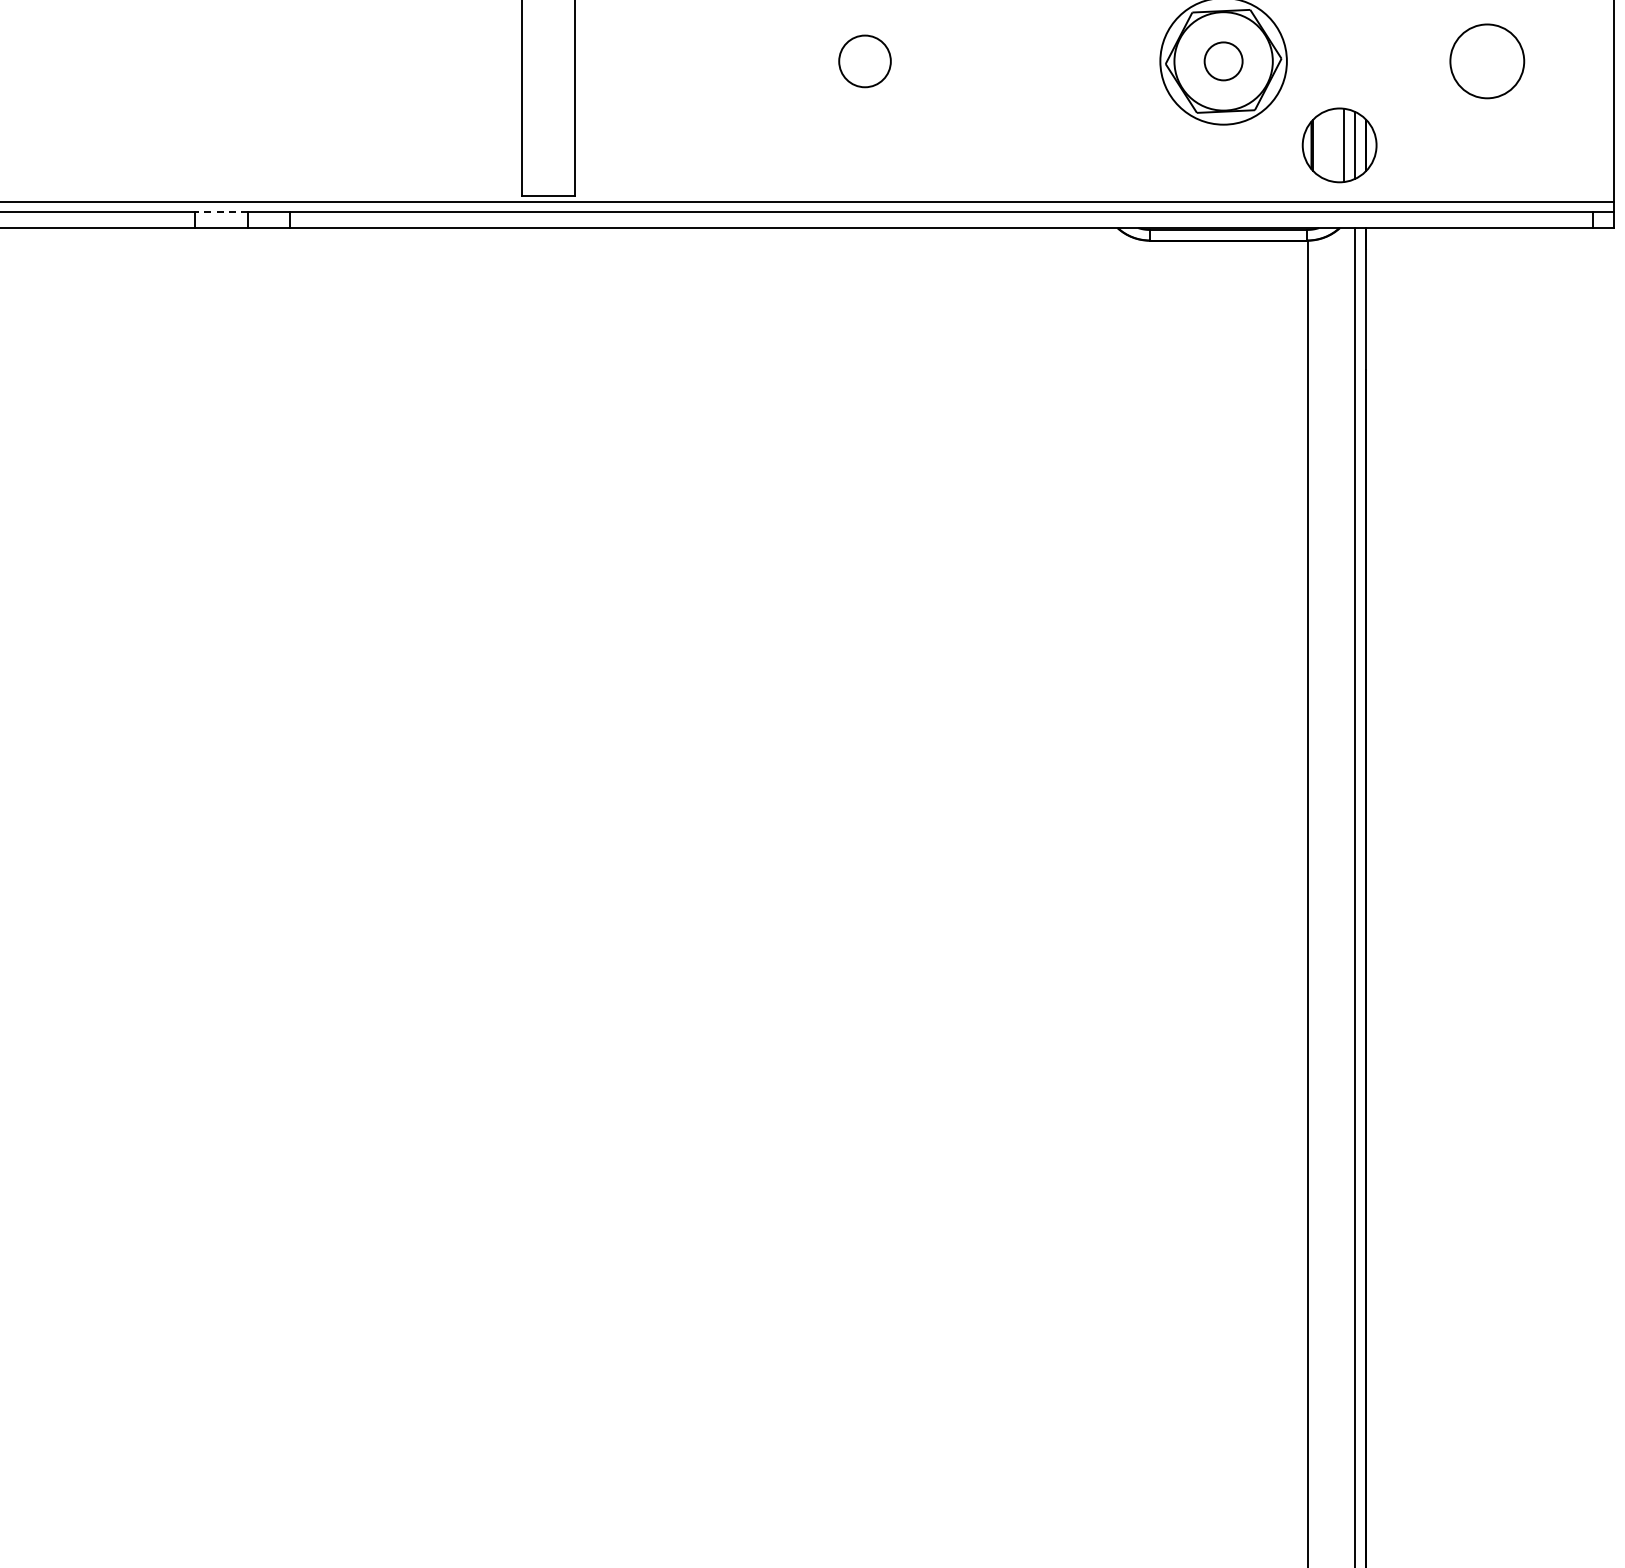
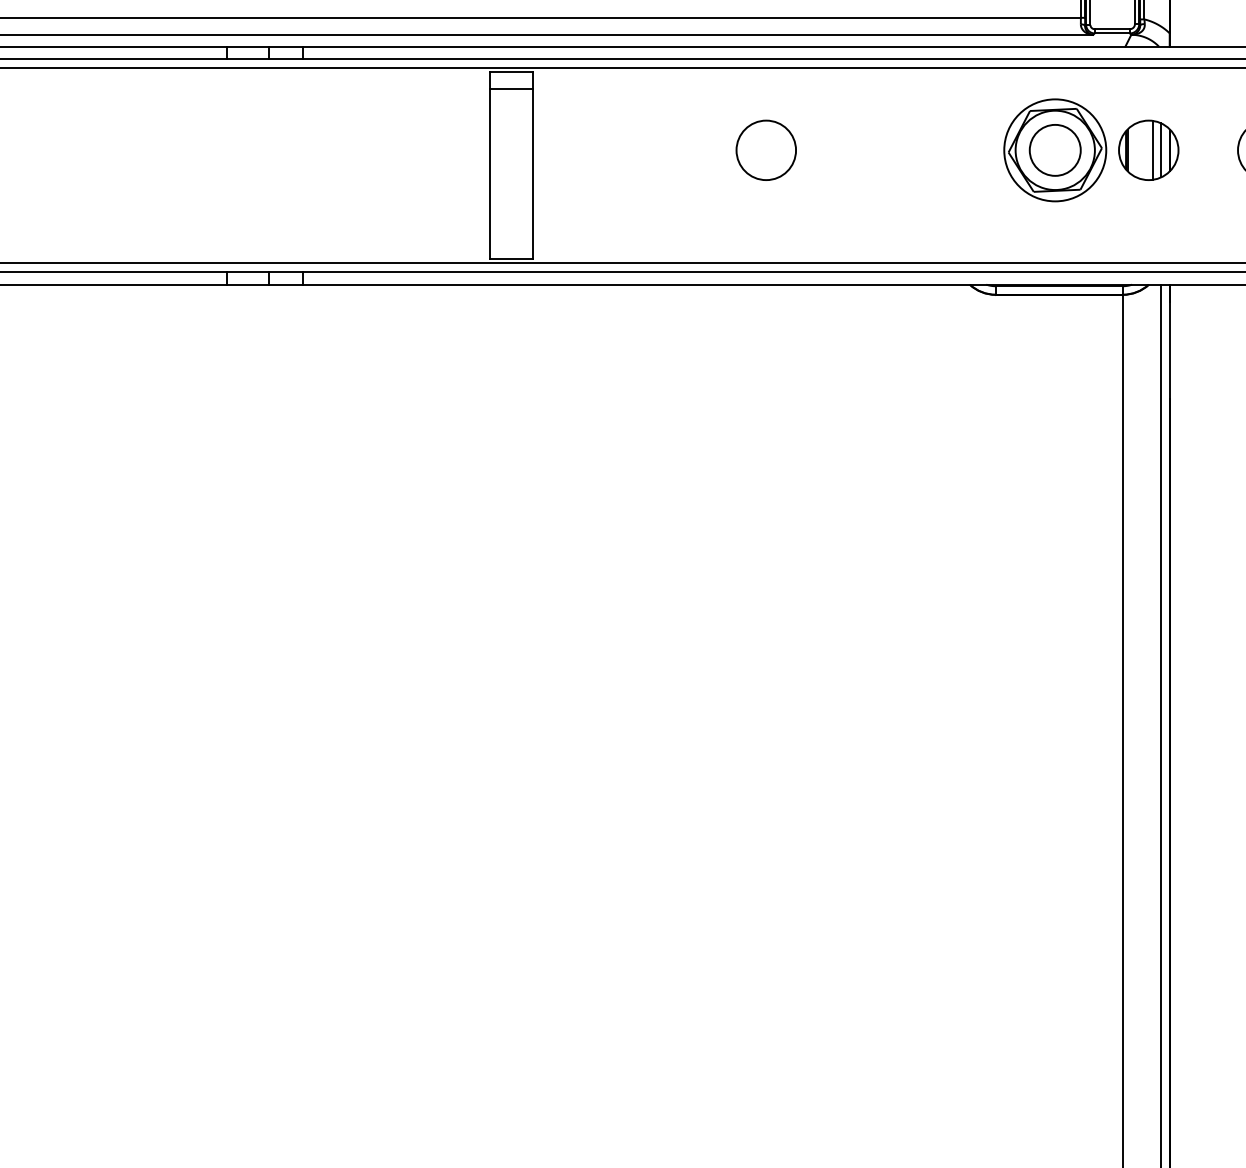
circle: (864, 61) -> (765, 150), size x1.43
circle: (1223, 61) -> (1055, 150), size x1.67
part: (1339, 145) -> (1148, 150), moved
line: (221, 212) -> (247, 272), dashed -> solid

